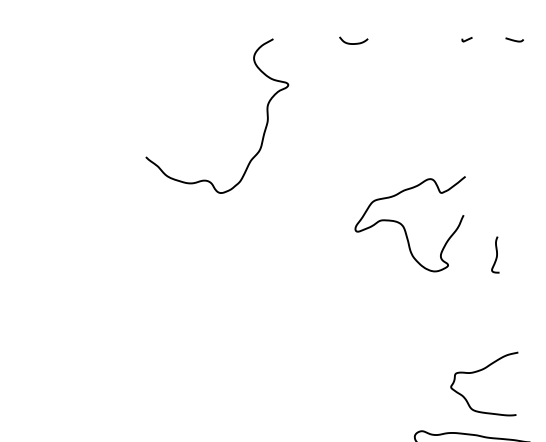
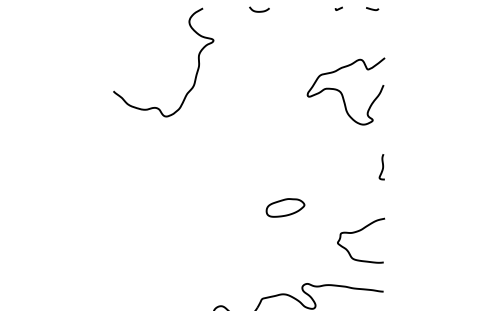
curve: (405, 227) -> (342, 93), moved
curve: (496, 255) -> (382, 167), moved
part: (390, 322) -> (285, 207), added
curve: (479, 372) -> (357, 232), moved

